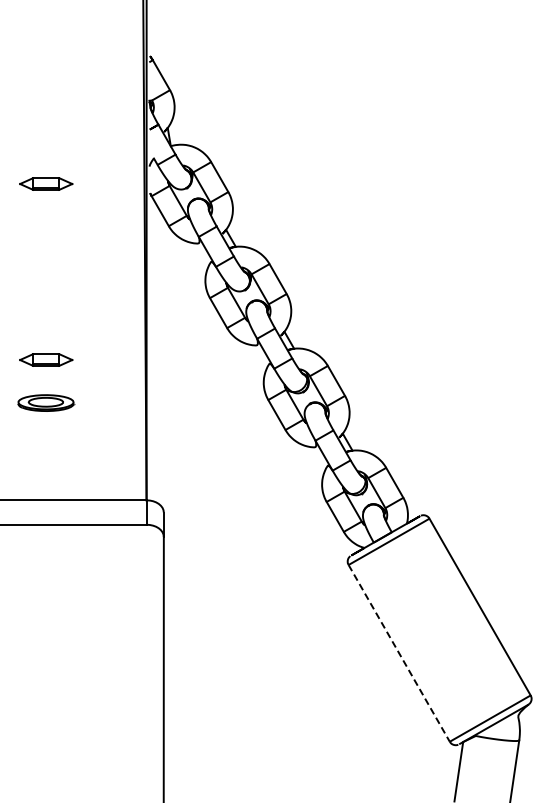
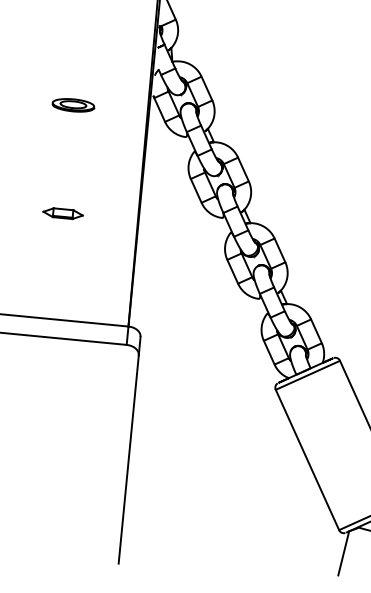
part: (46, 183) -> (76, 80), removed
part: (46, 402) -> (73, 104), moved
line: (399, 653) -> (307, 460), dashed -> solid

